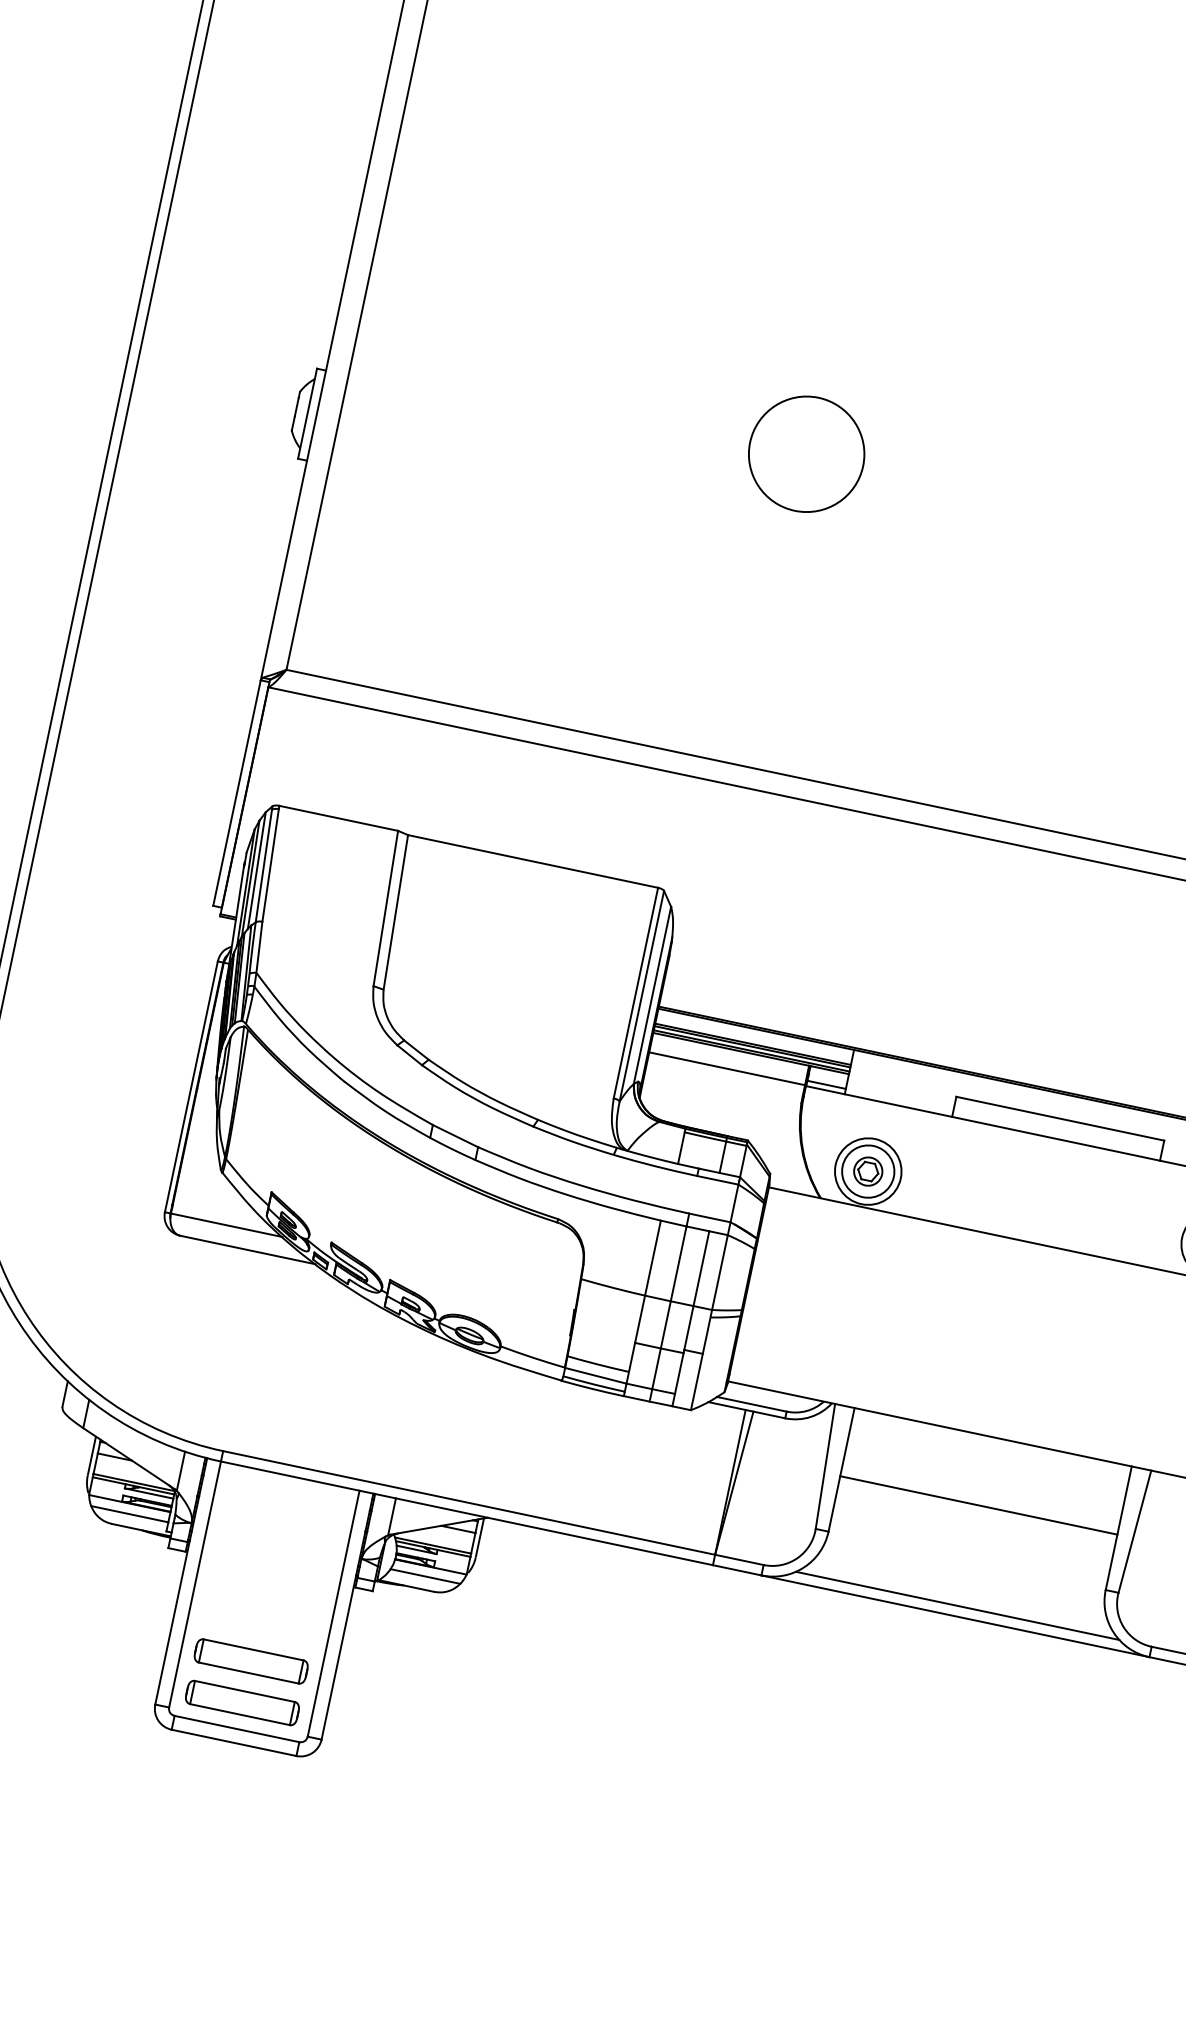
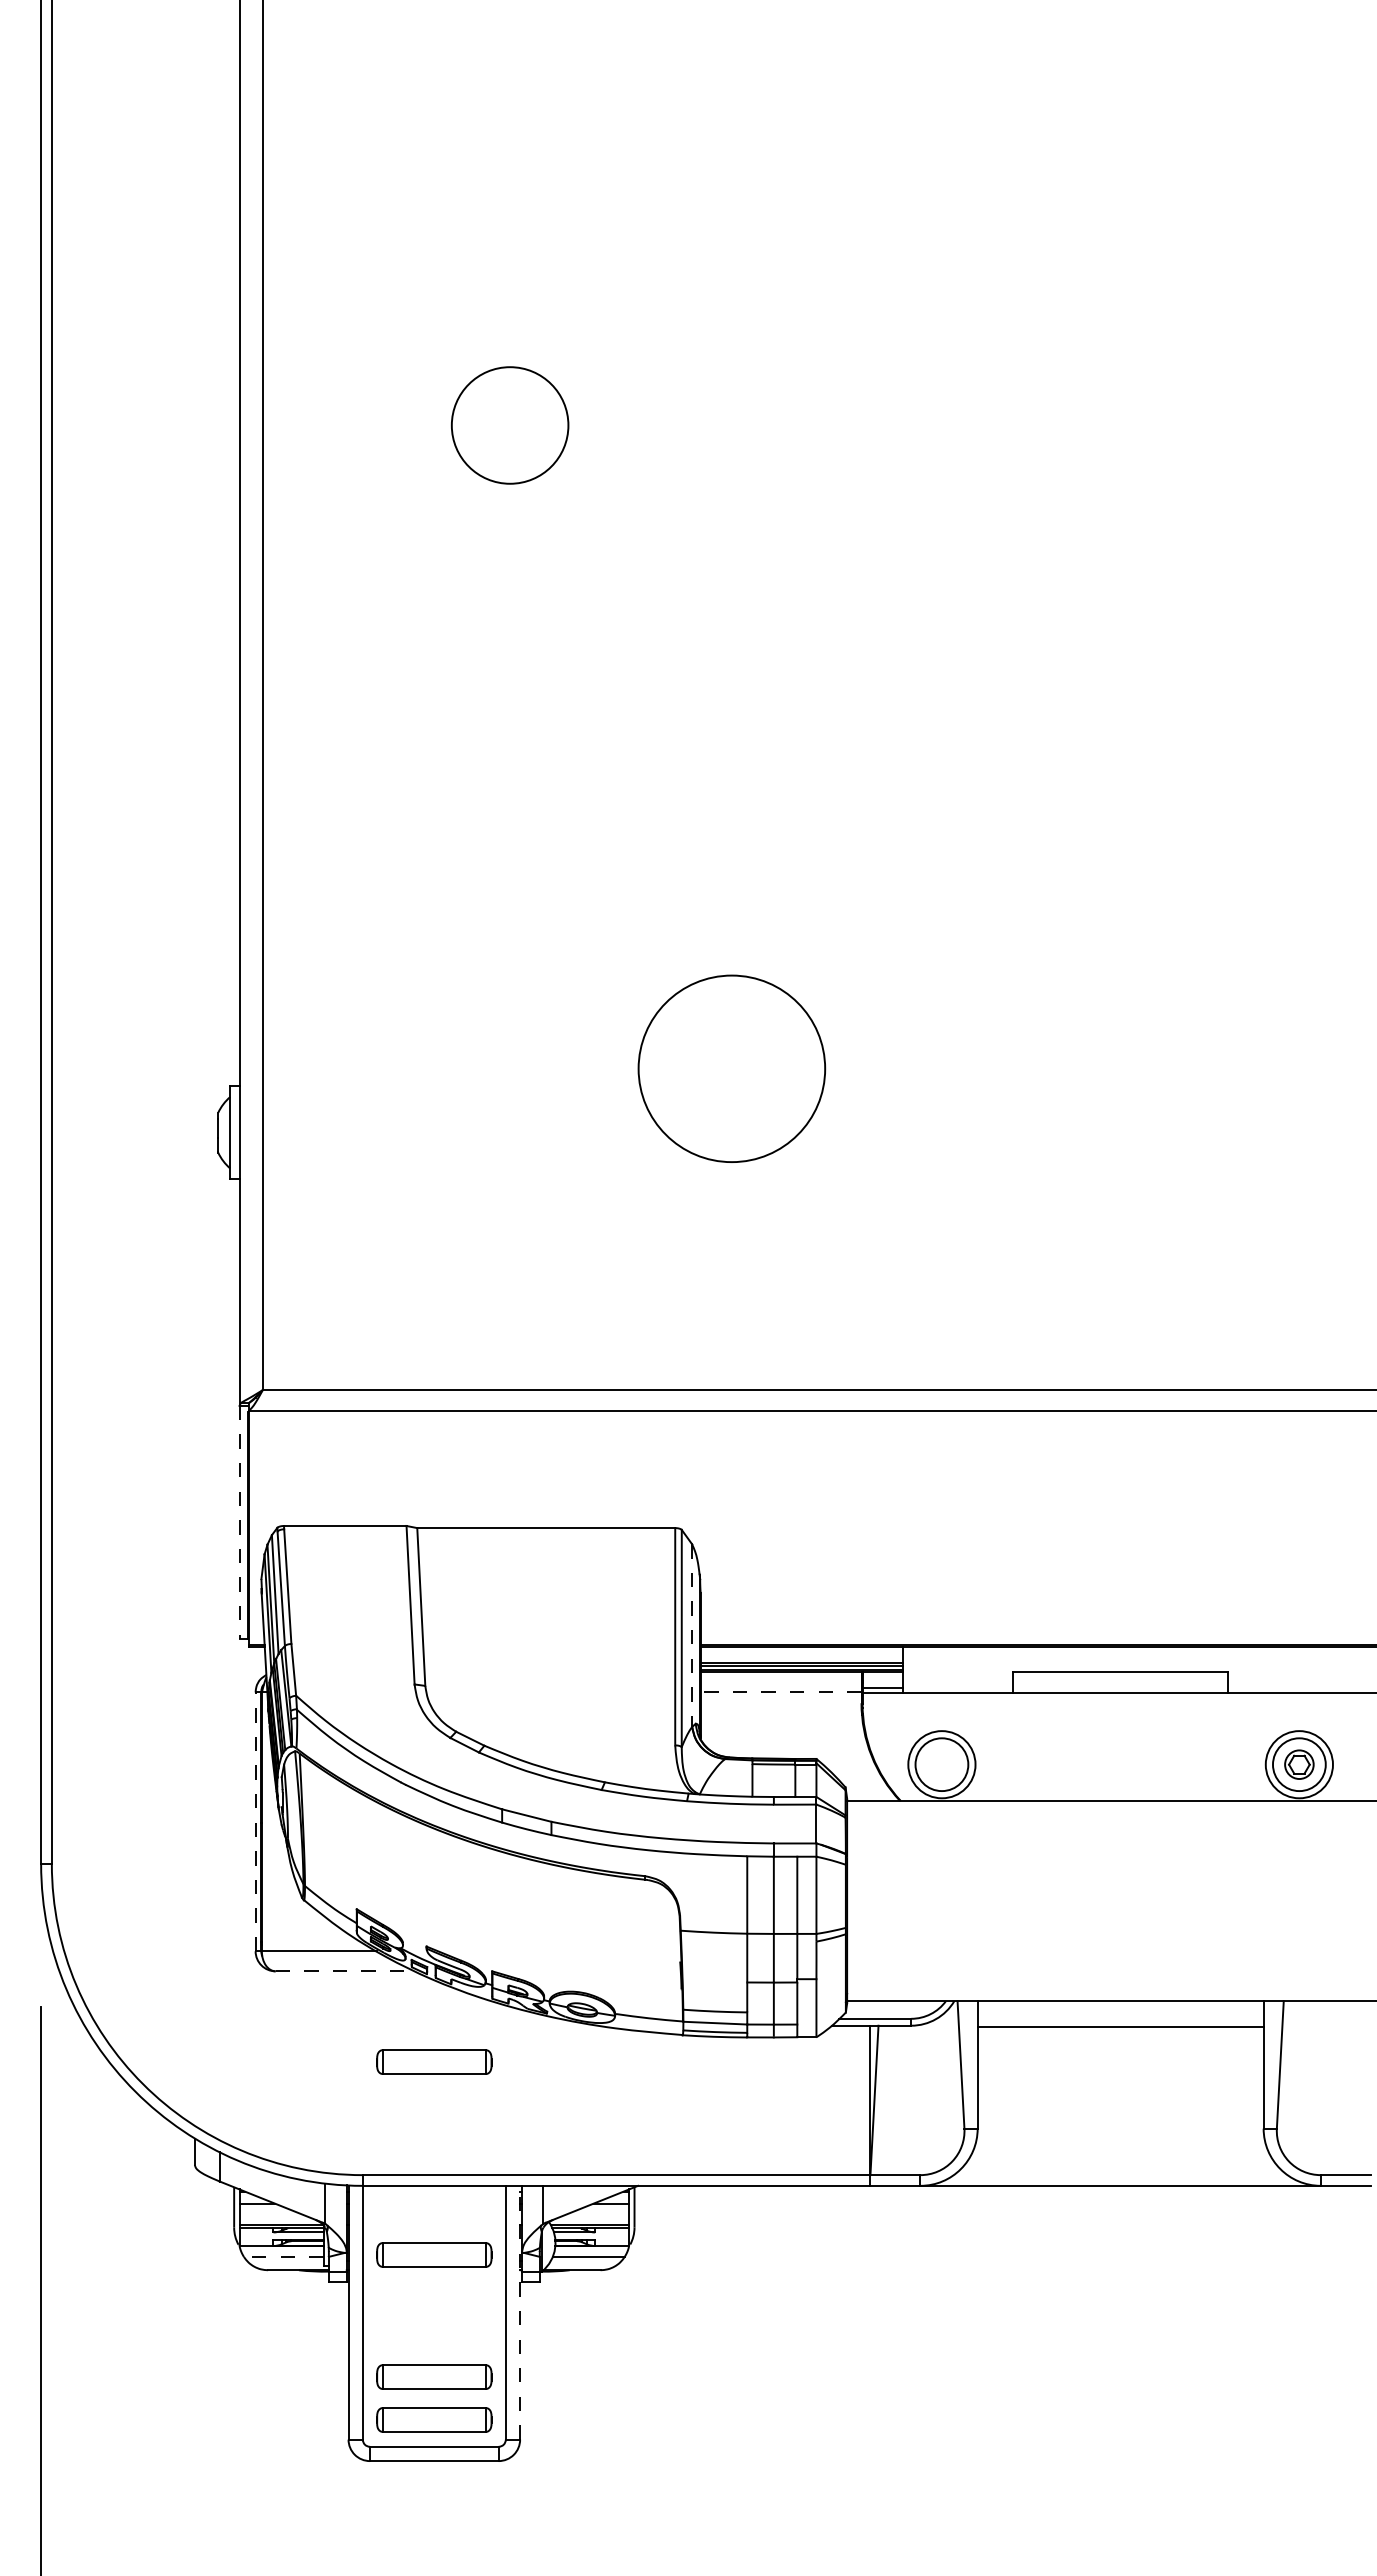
circle: (806, 453) -> (731, 1068), size x1.6
line: (236, 793) -> (239, 1522), solid -> dashed
line: (652, 996) -> (692, 1636), solid -> dashed
line: (726, 1068) -> (780, 1692), solid -> dashed
line: (191, 1086) -> (255, 1821), solid -> dashed
part: (867, 1171) -> (941, 1764), removed
line: (247, 1250) -> (345, 1971), solid -> dashed
part: (315, 1355) -> (434, 2061), added
line: (978, 1505) -> (1120, 2027), moved
line: (129, 1513) -> (283, 2256), solid -> dashed
part: (276, 1542) -> (434, 2254), added
line: (957, 1606) -> (1120, 2175), removed
line: (347, 1616) -> (520, 2312), solid -> dashed

